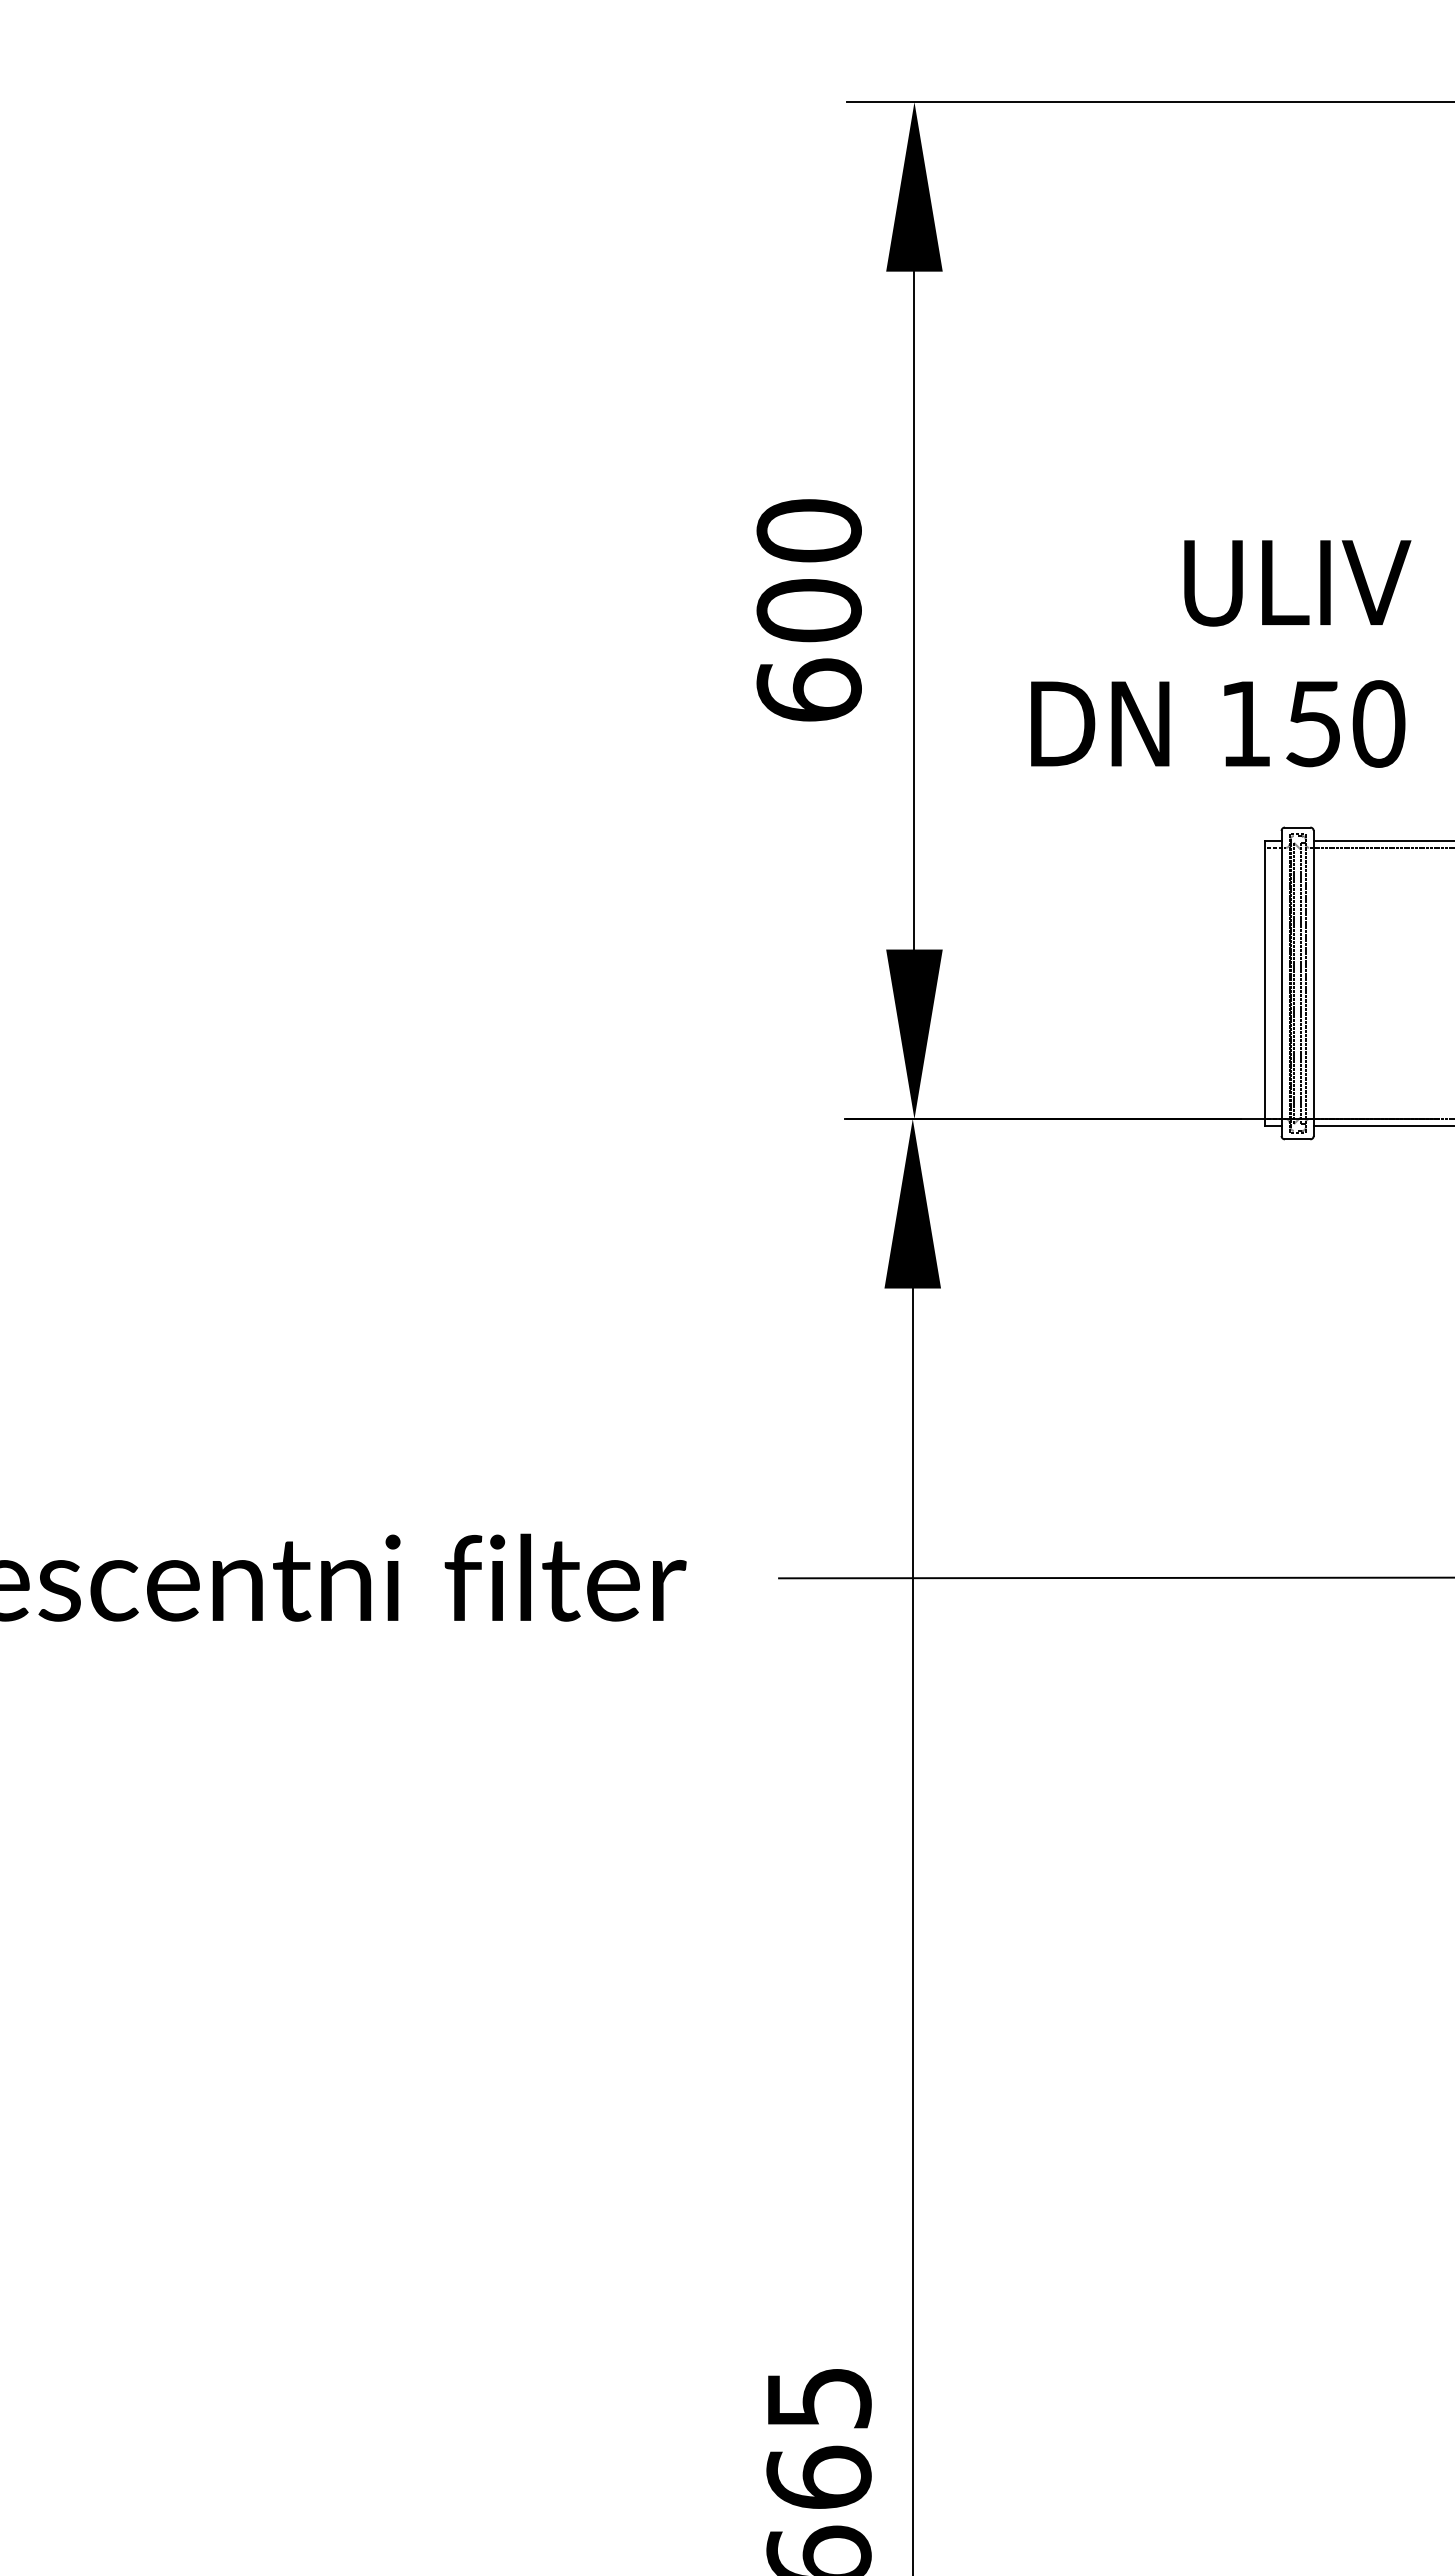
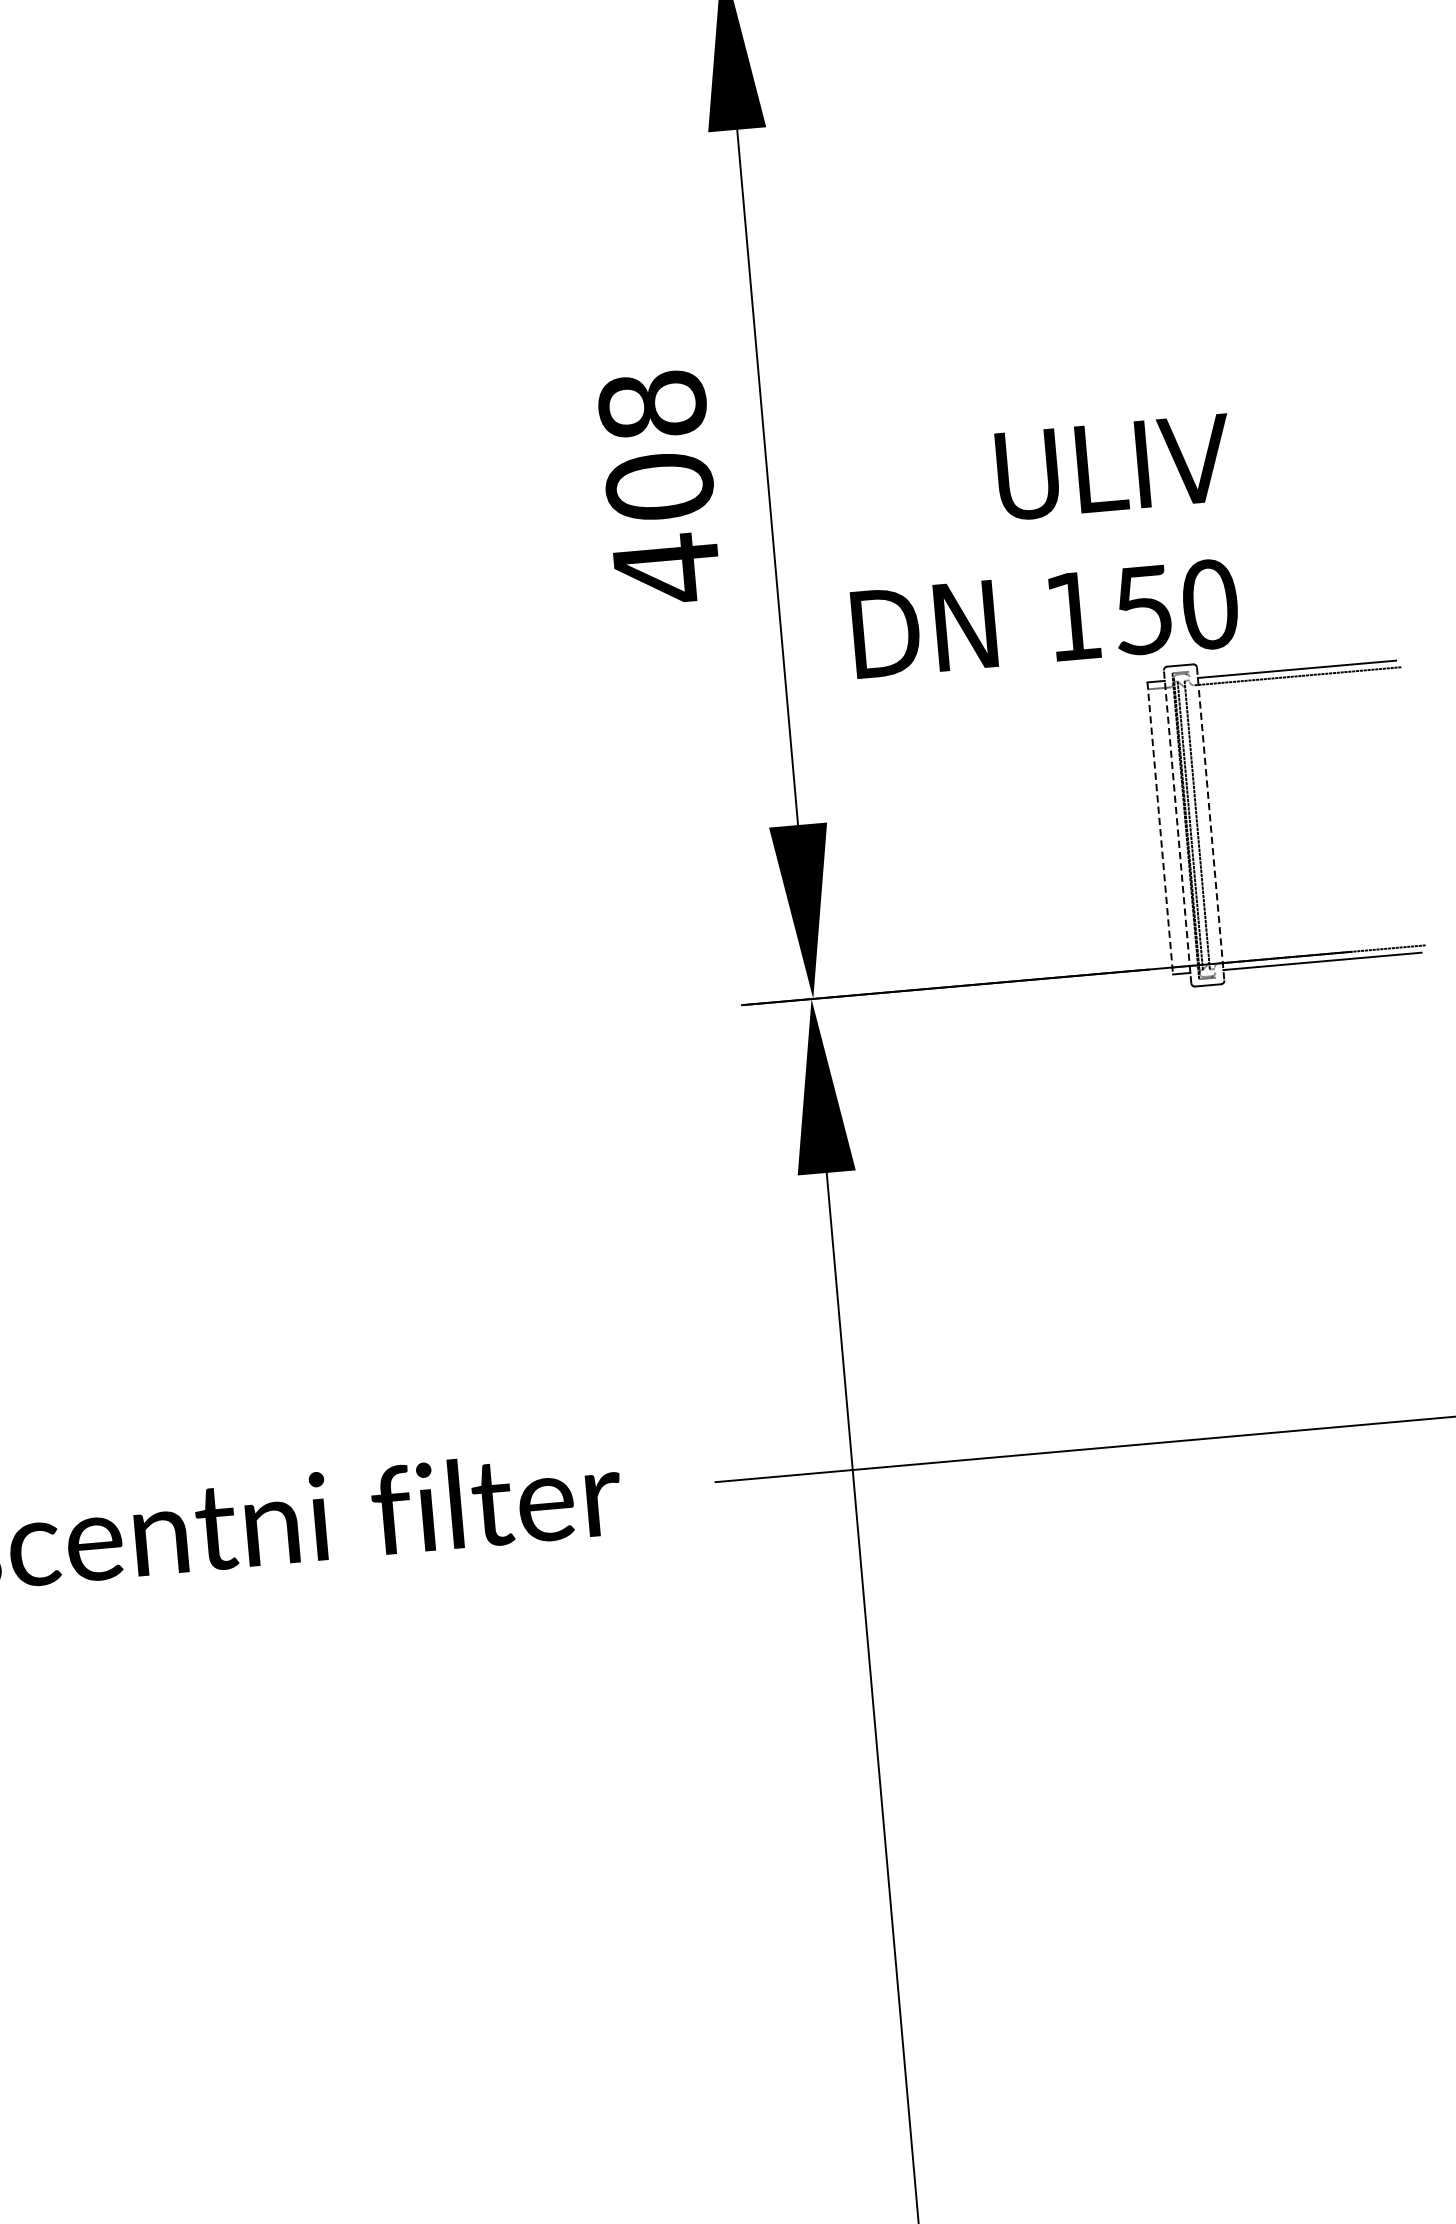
text: (808, 611) -> (659, 487), 600 -> 408
text: (1221, 653) -> (1042, 546), moved
line: (1264, 983) -> (1160, 828), solid -> dashed
line: (1281, 983) -> (1177, 826), solid -> dashed
line: (1305, 983) -> (1202, 824), removed
line: (1313, 983) -> (1210, 824), solid -> dashed

